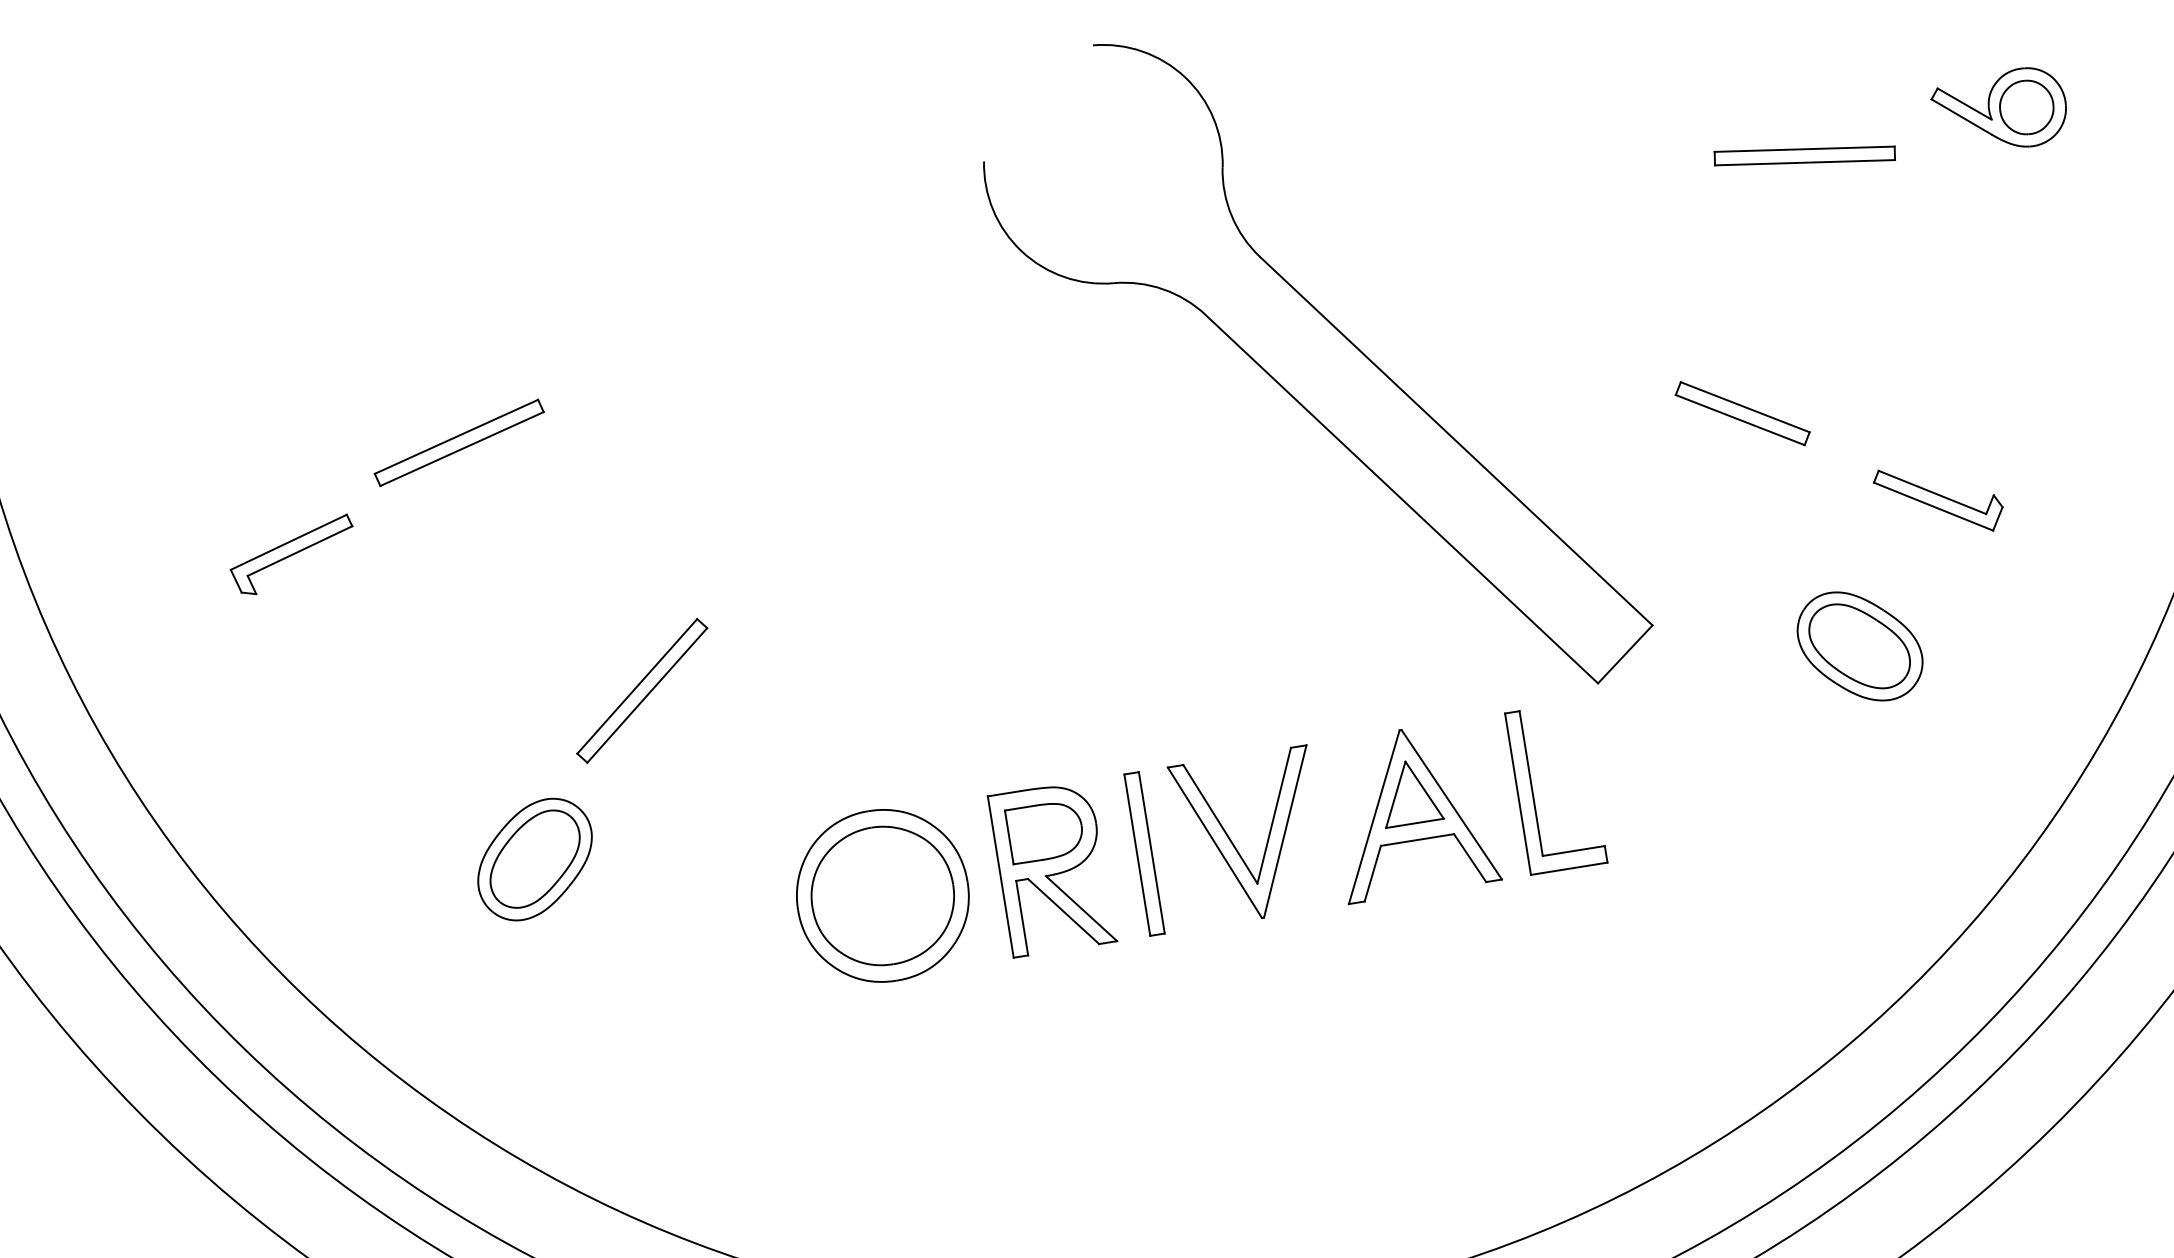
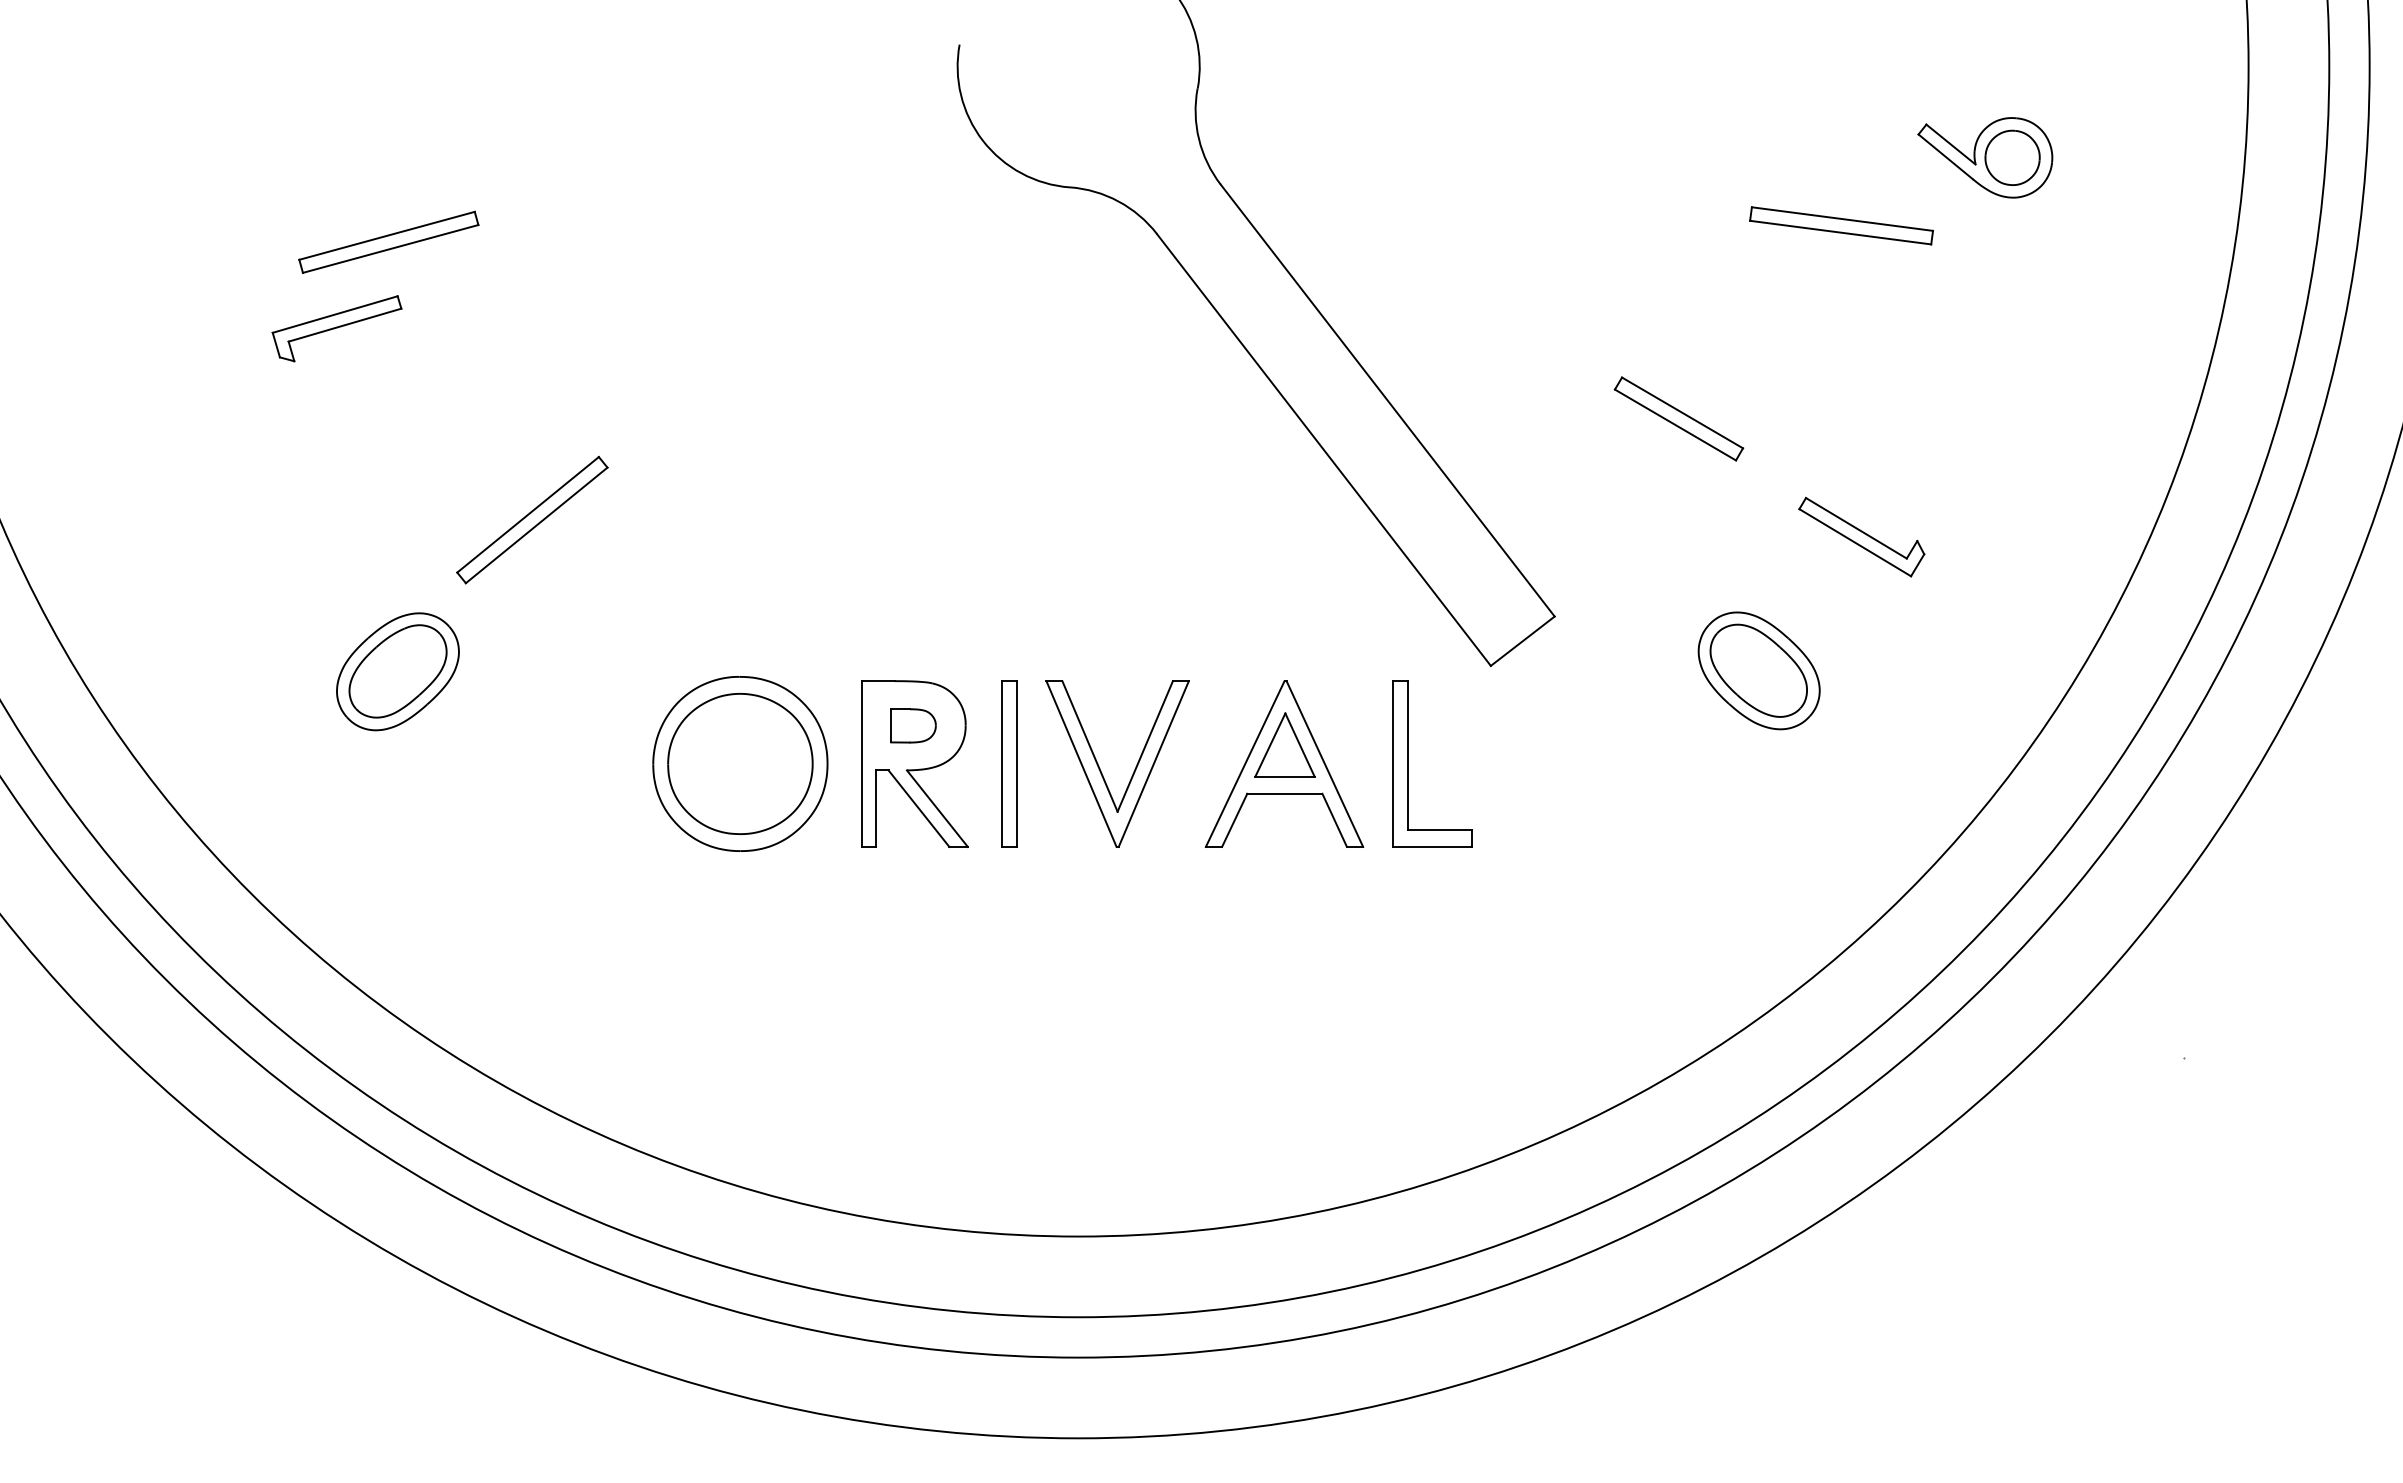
part: (1804, 155) -> (1841, 225), moved
part: (292, 555) -> (336, 328), moved
part: (1045, 831) -> (913, 725), size x0.6

